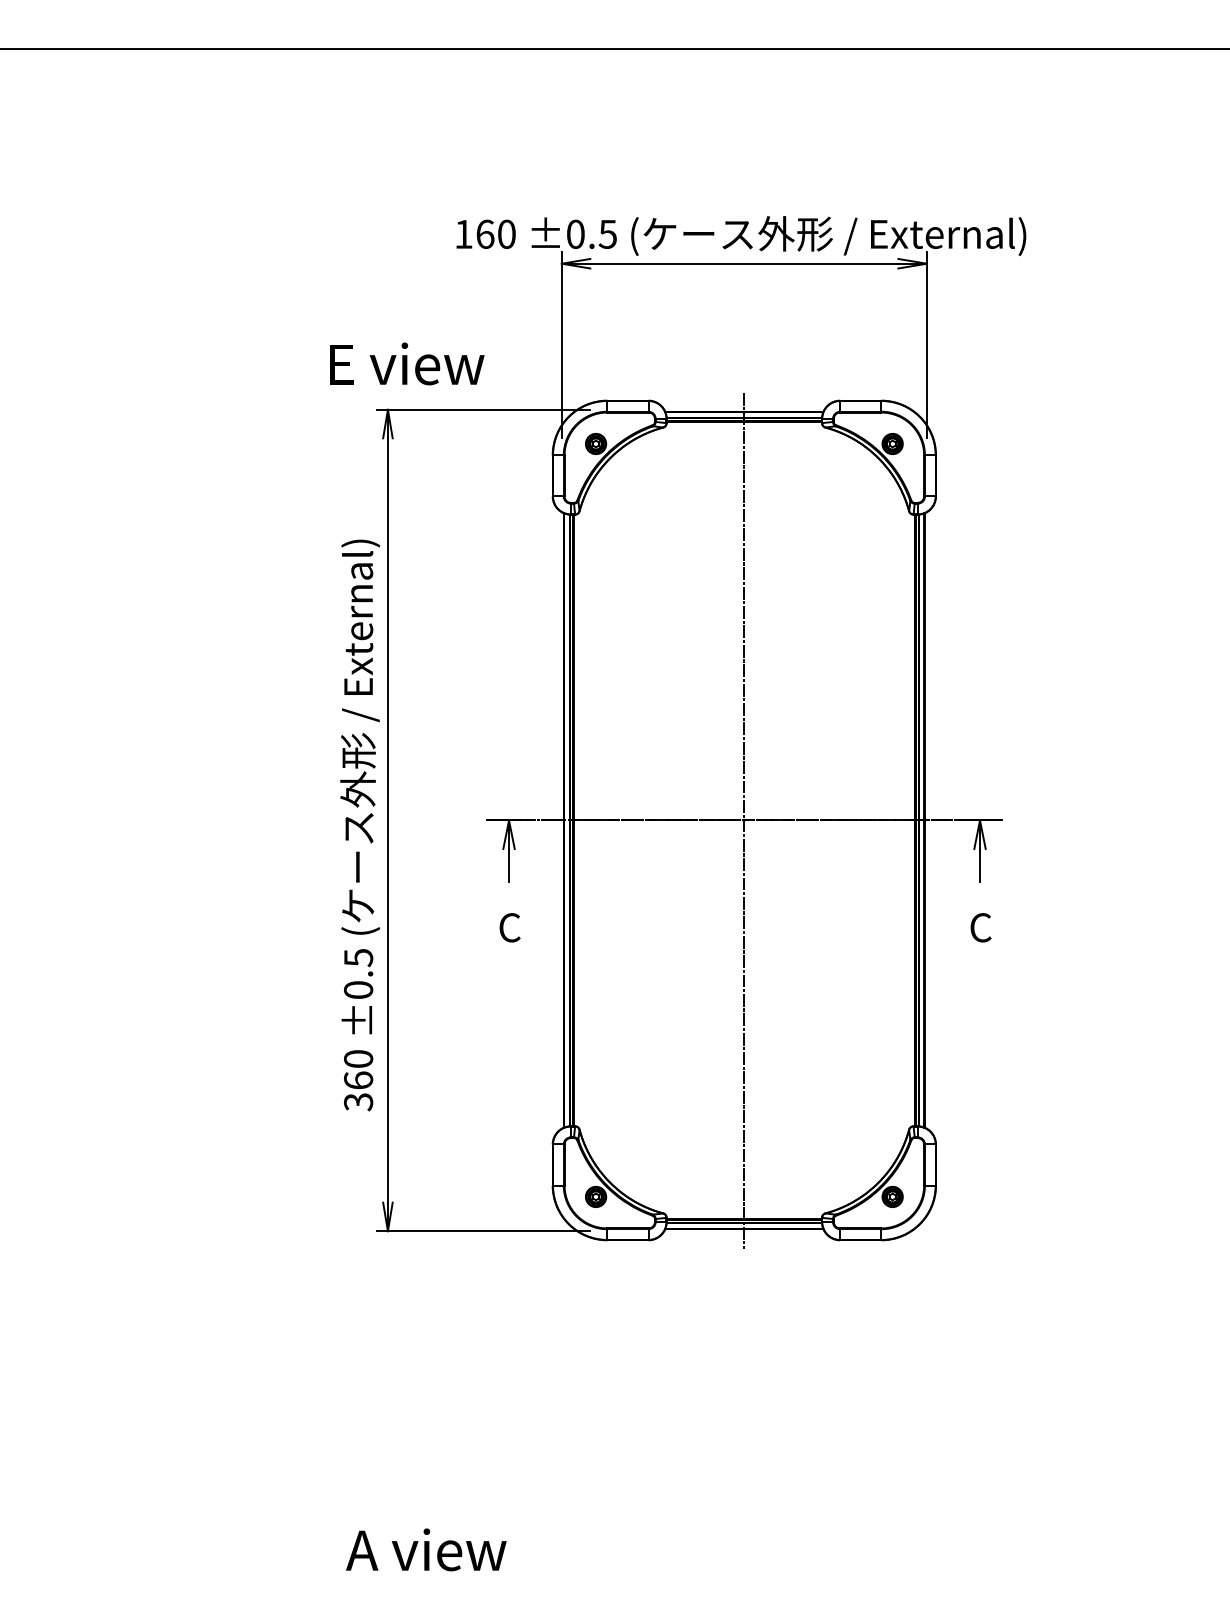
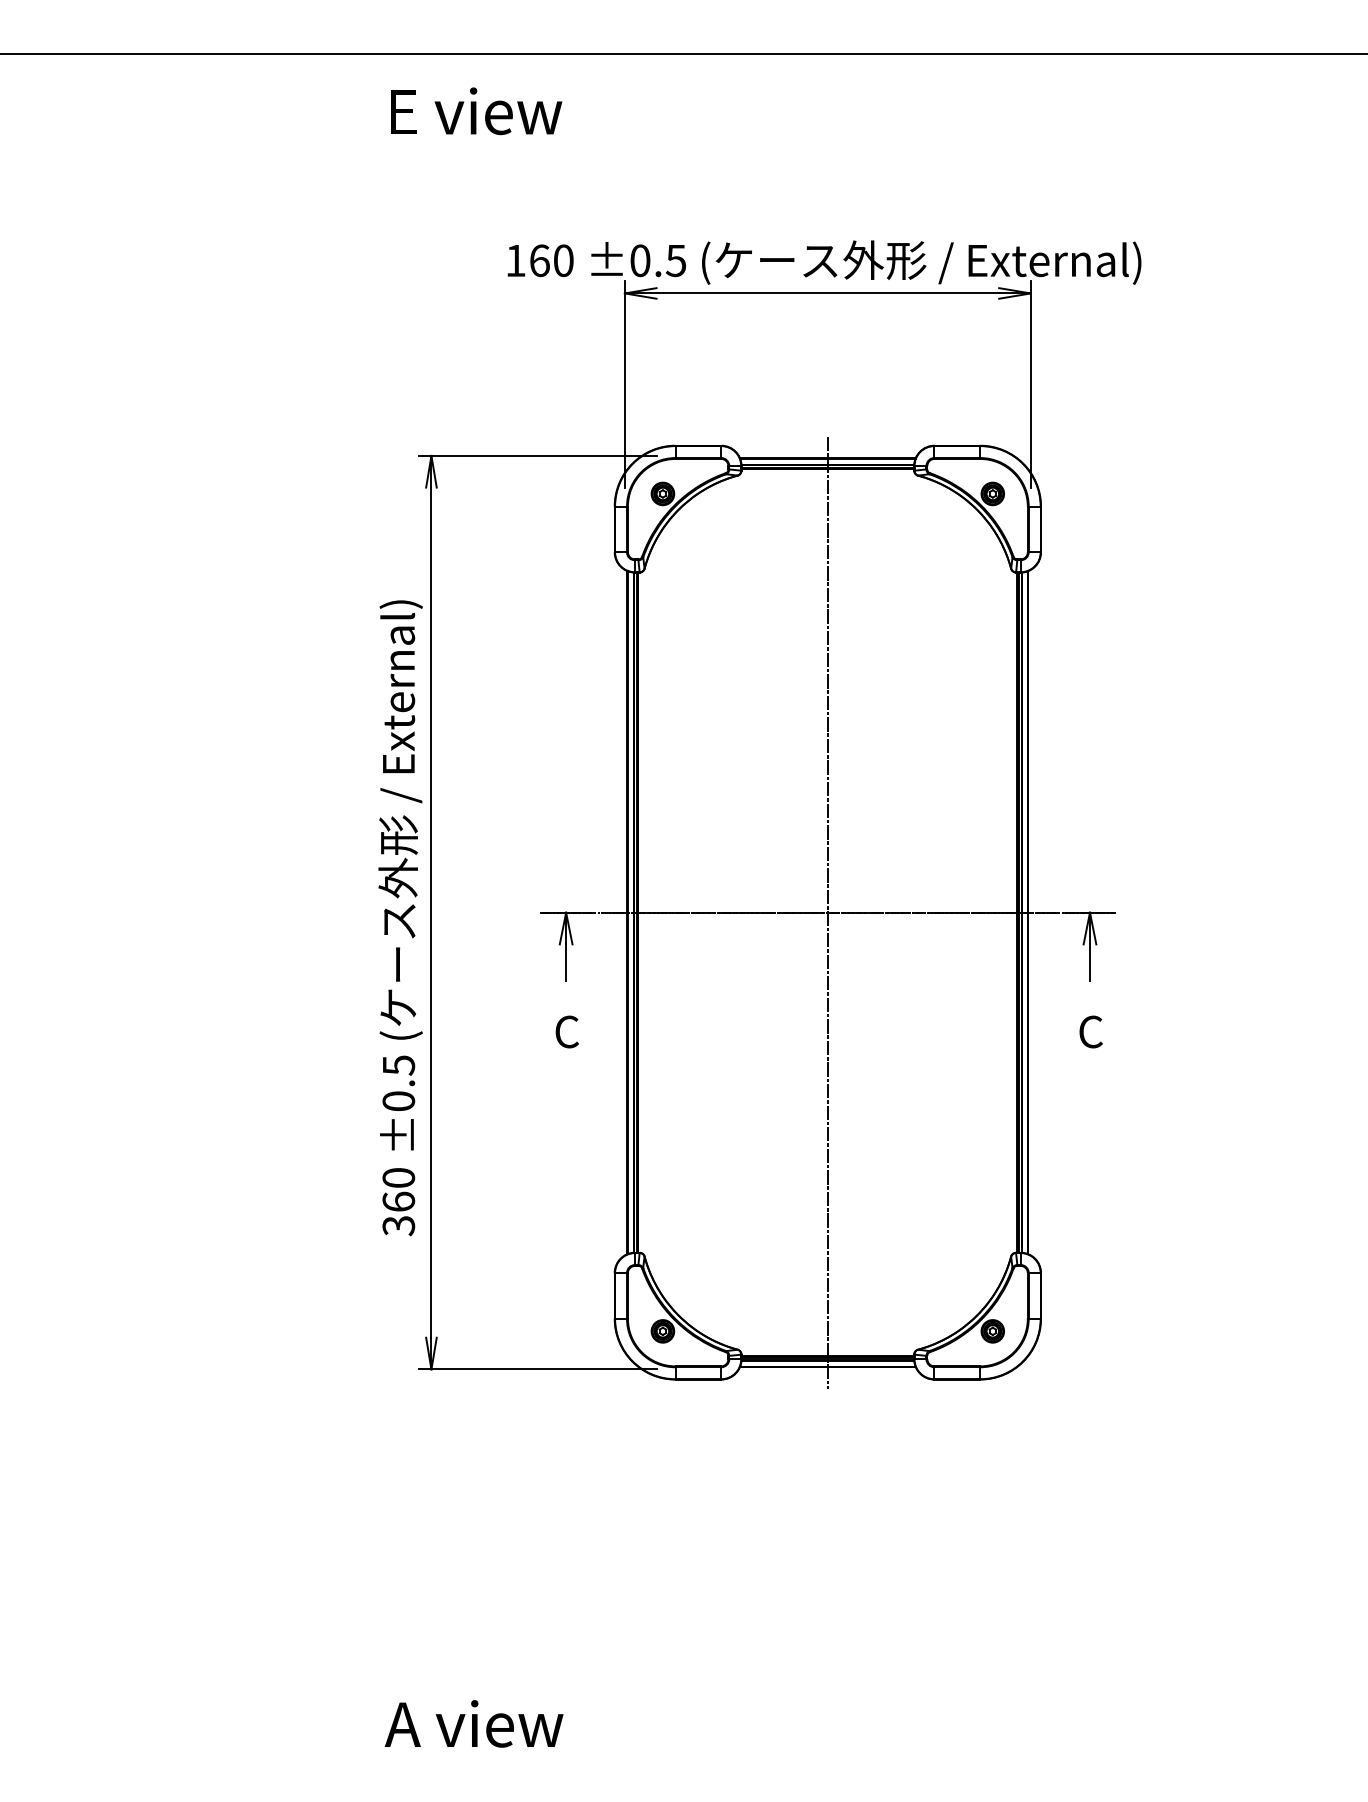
text: (407, 363) -> (476, 110), moved

